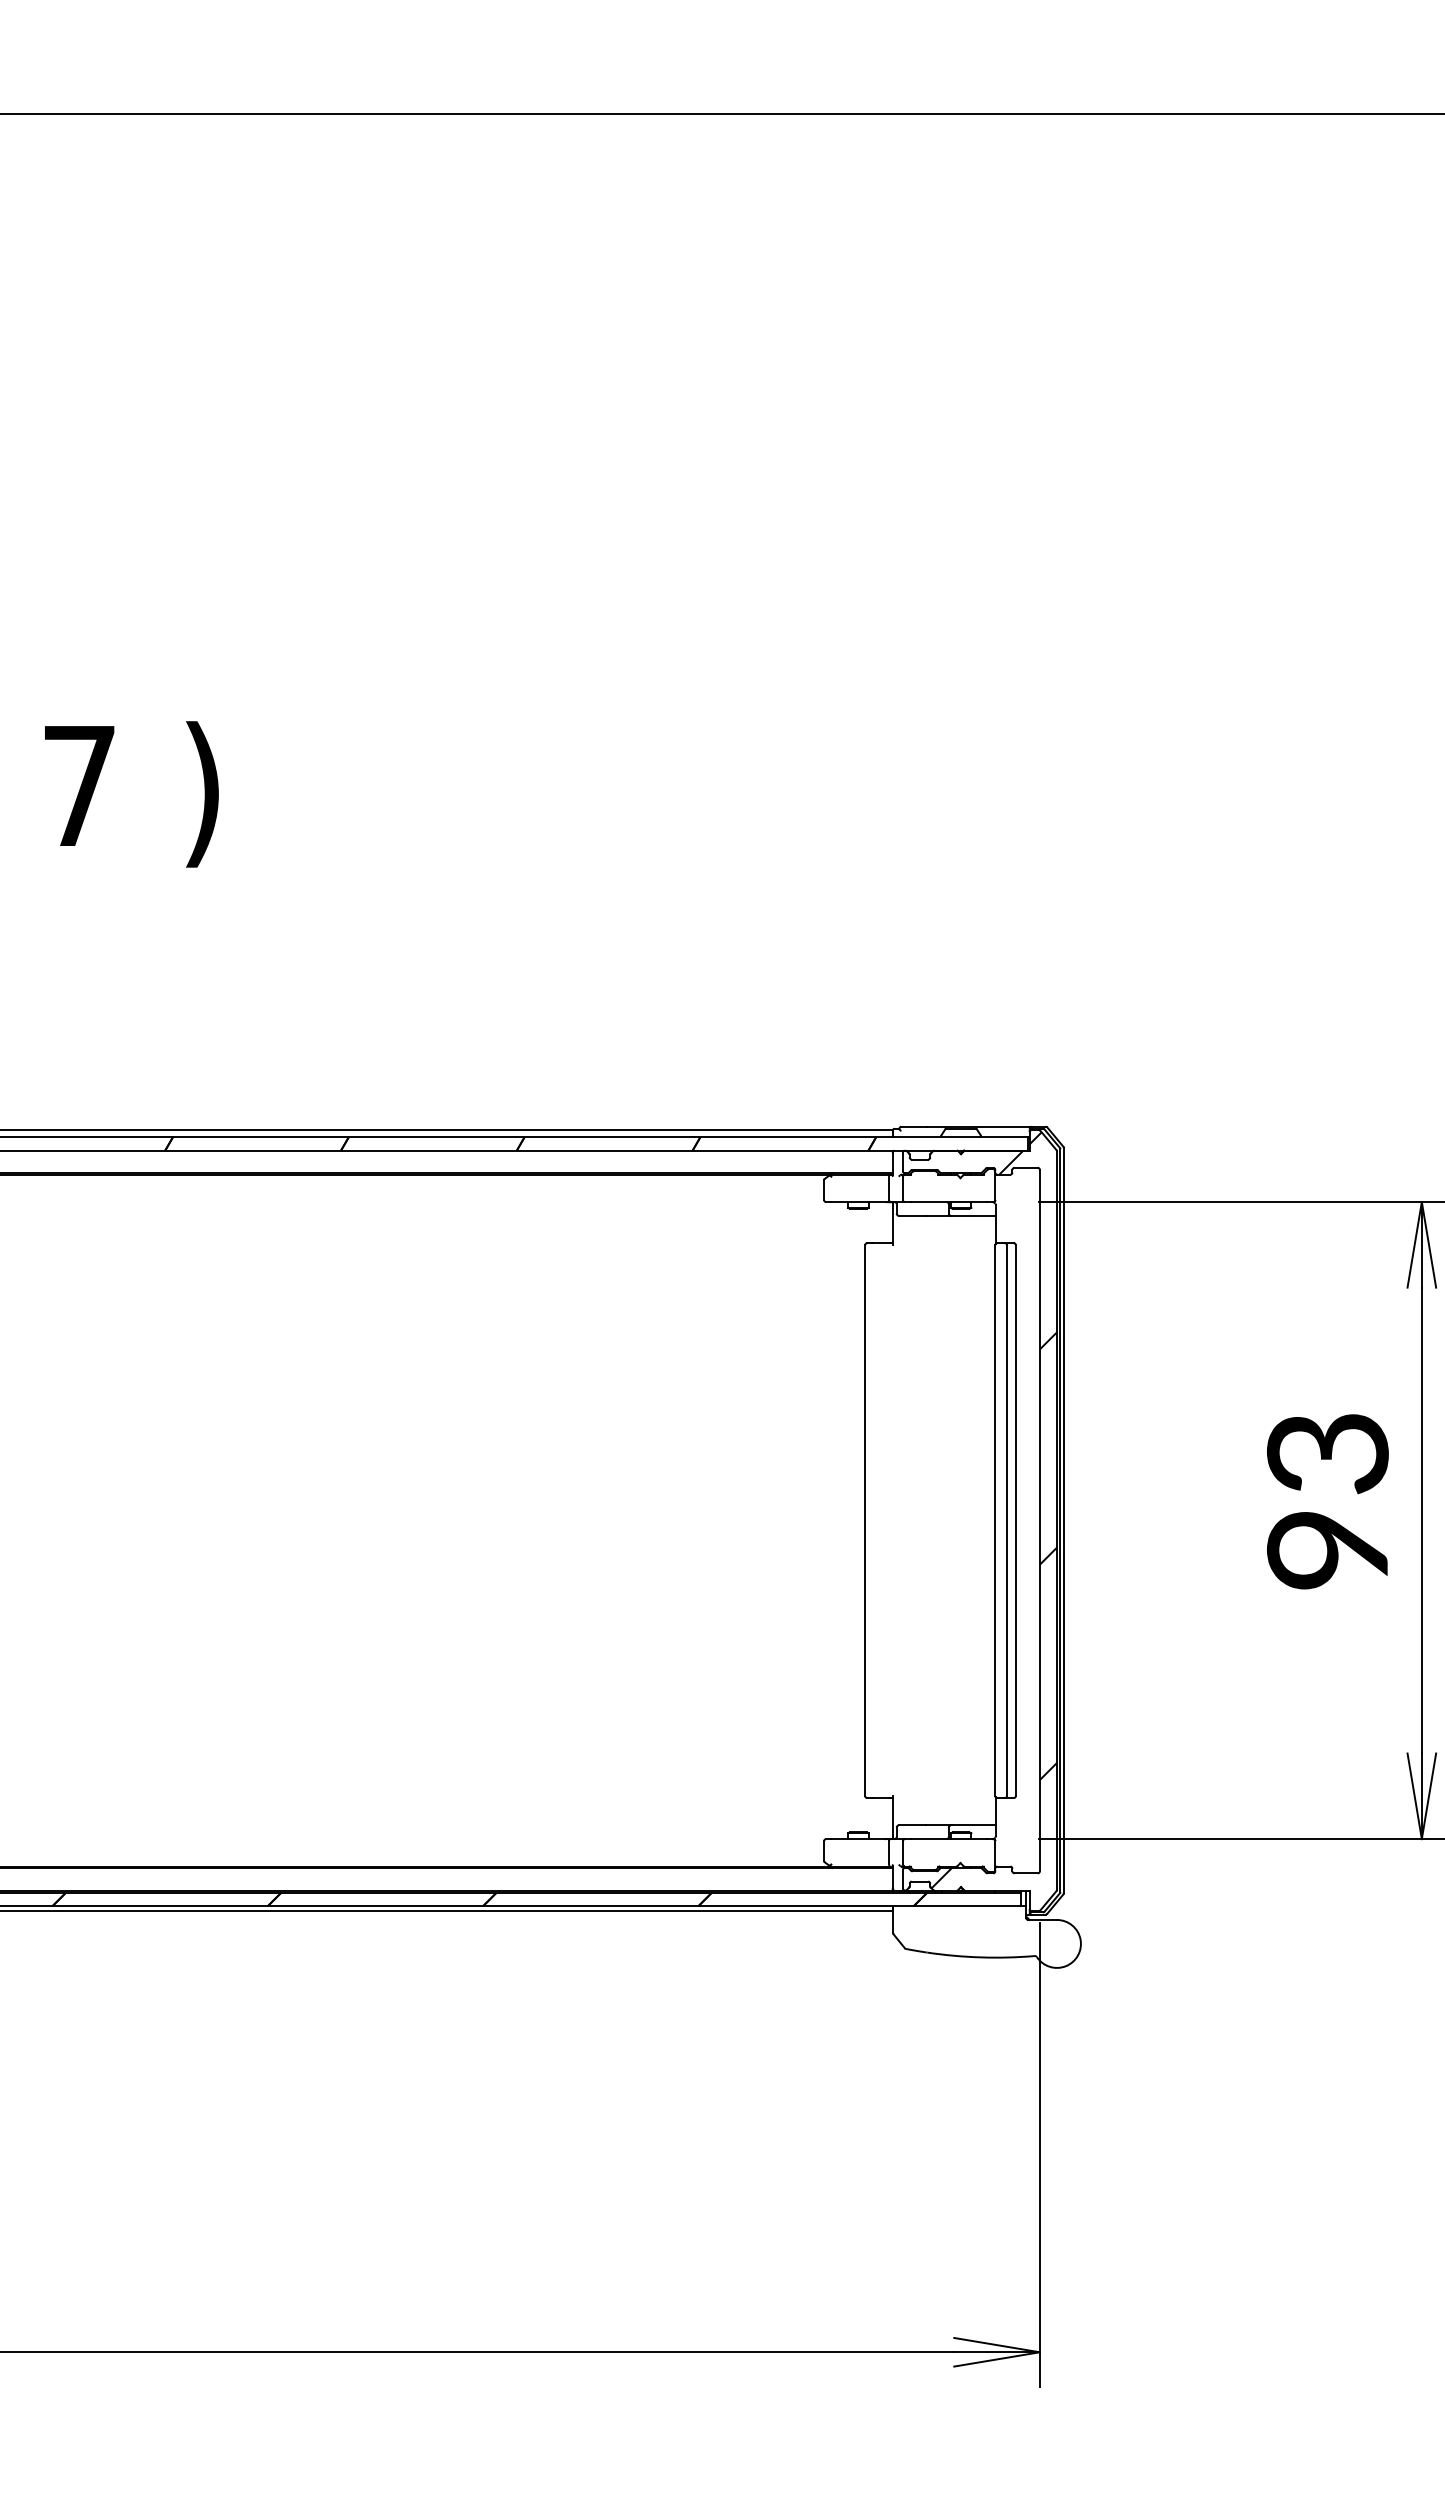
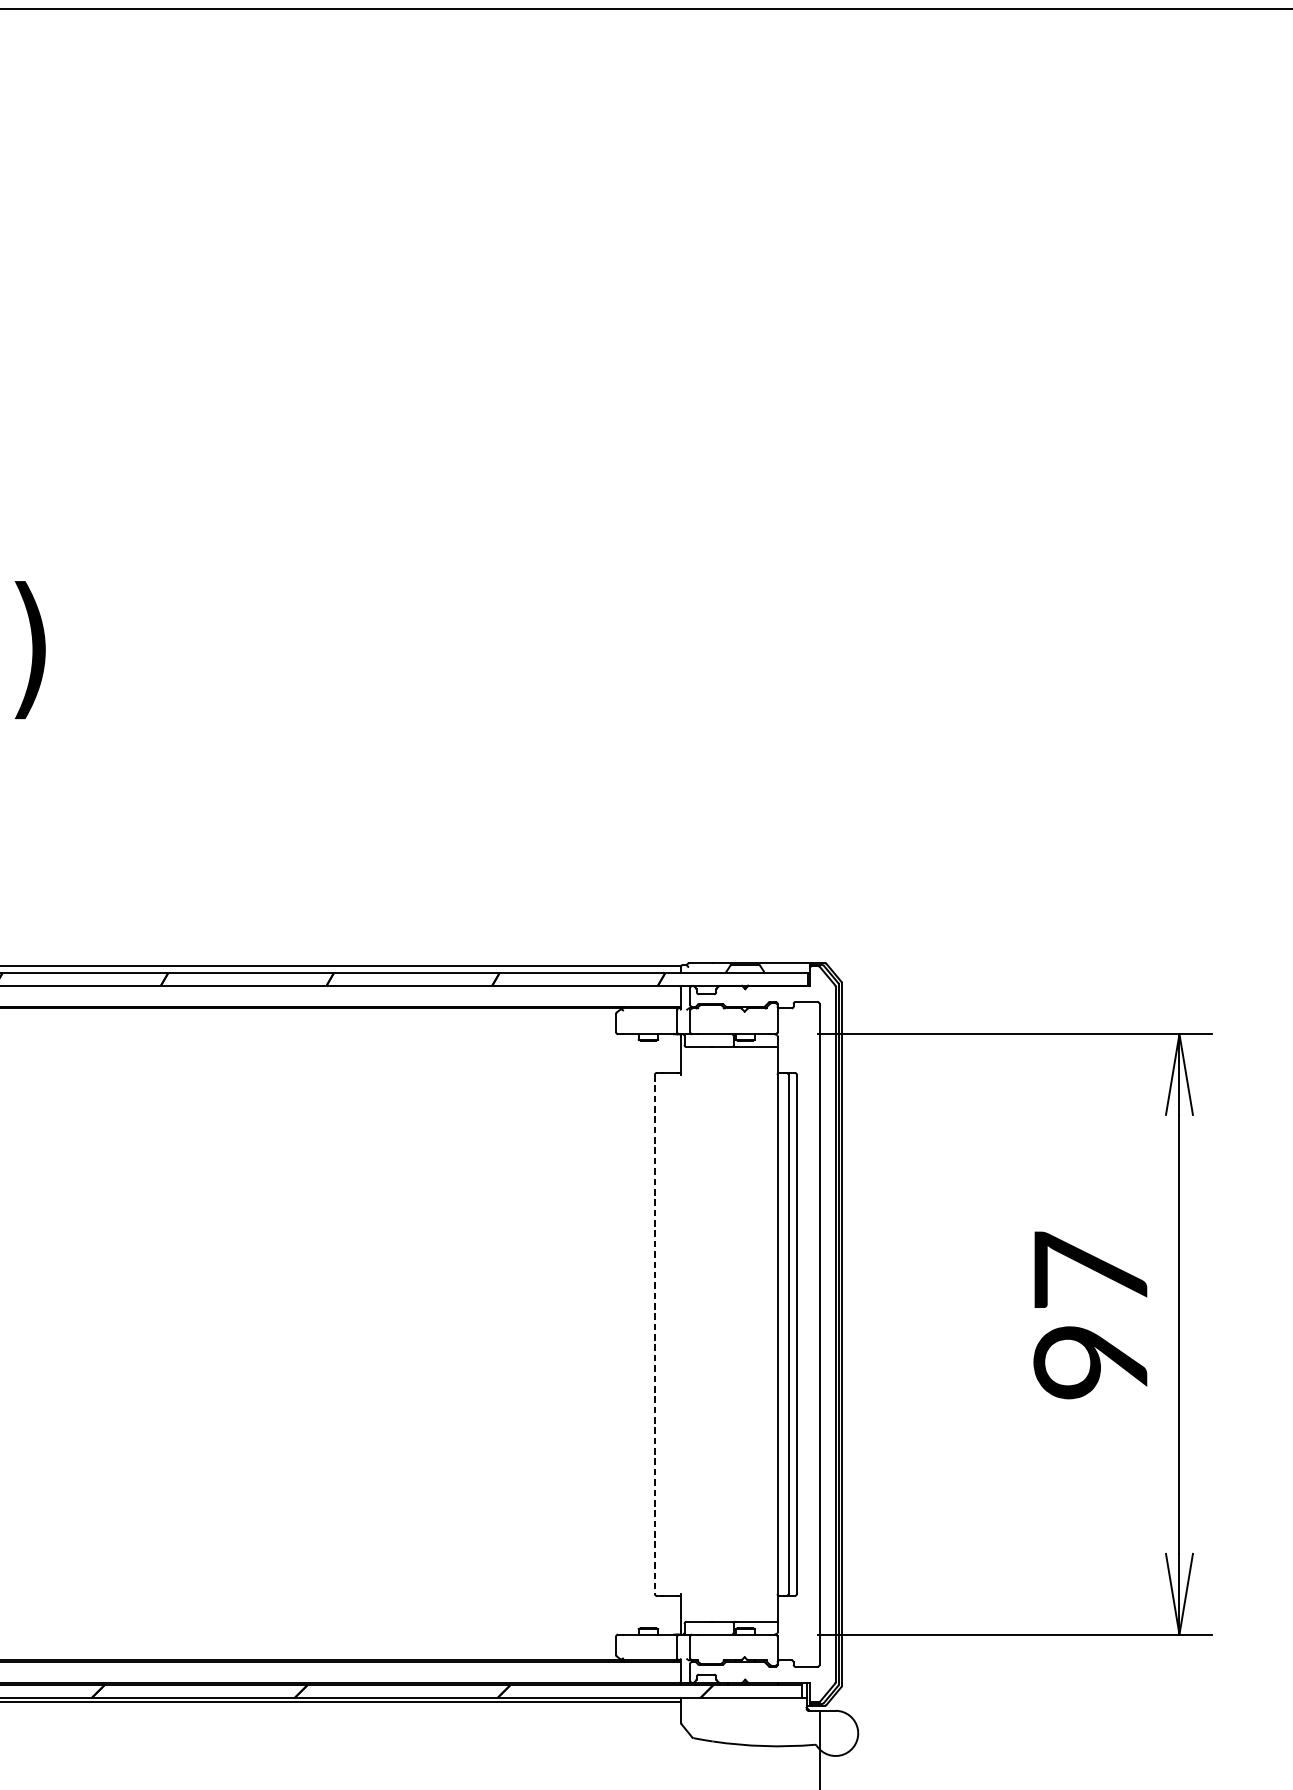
text: (1327, 1452) -> (1090, 1270), 93 -> 97
hatch: (993, 1510) -> (775, 1324), removed
line: (865, 1521) -> (655, 1335), solid -> dashed

